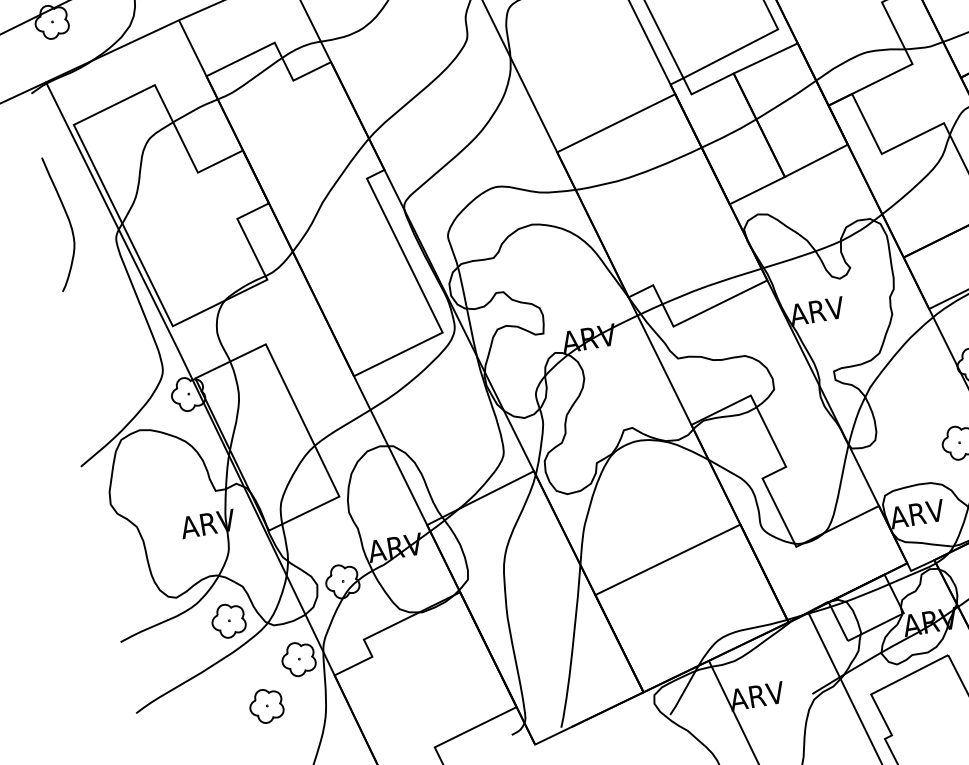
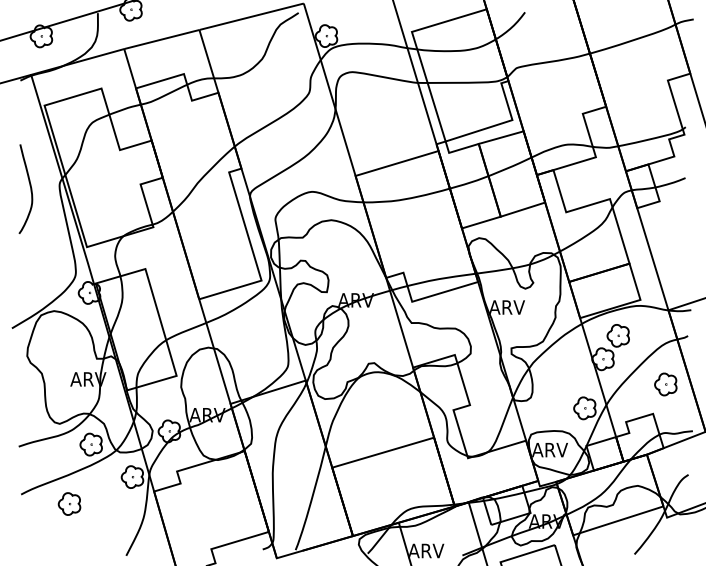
curve: (66, 218) -> (29, 186), moved
part: (266, 705) -> (69, 503), moved

